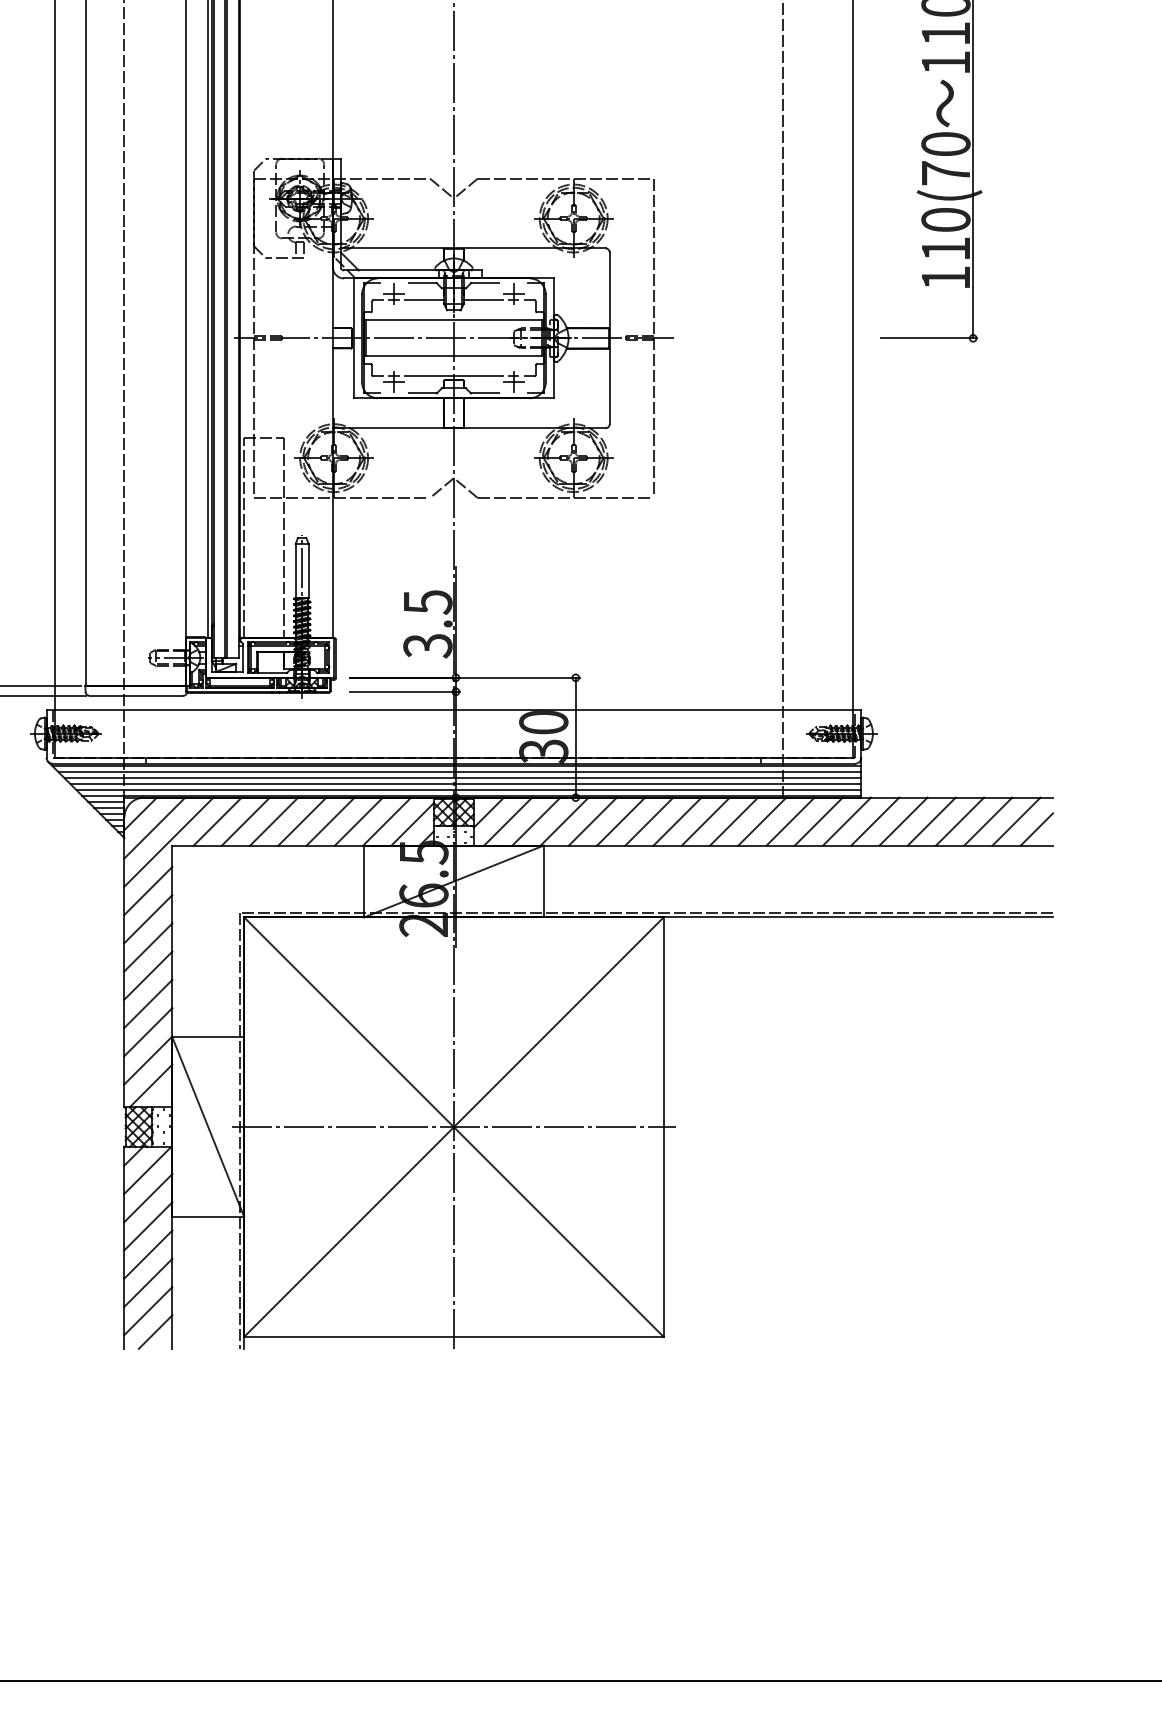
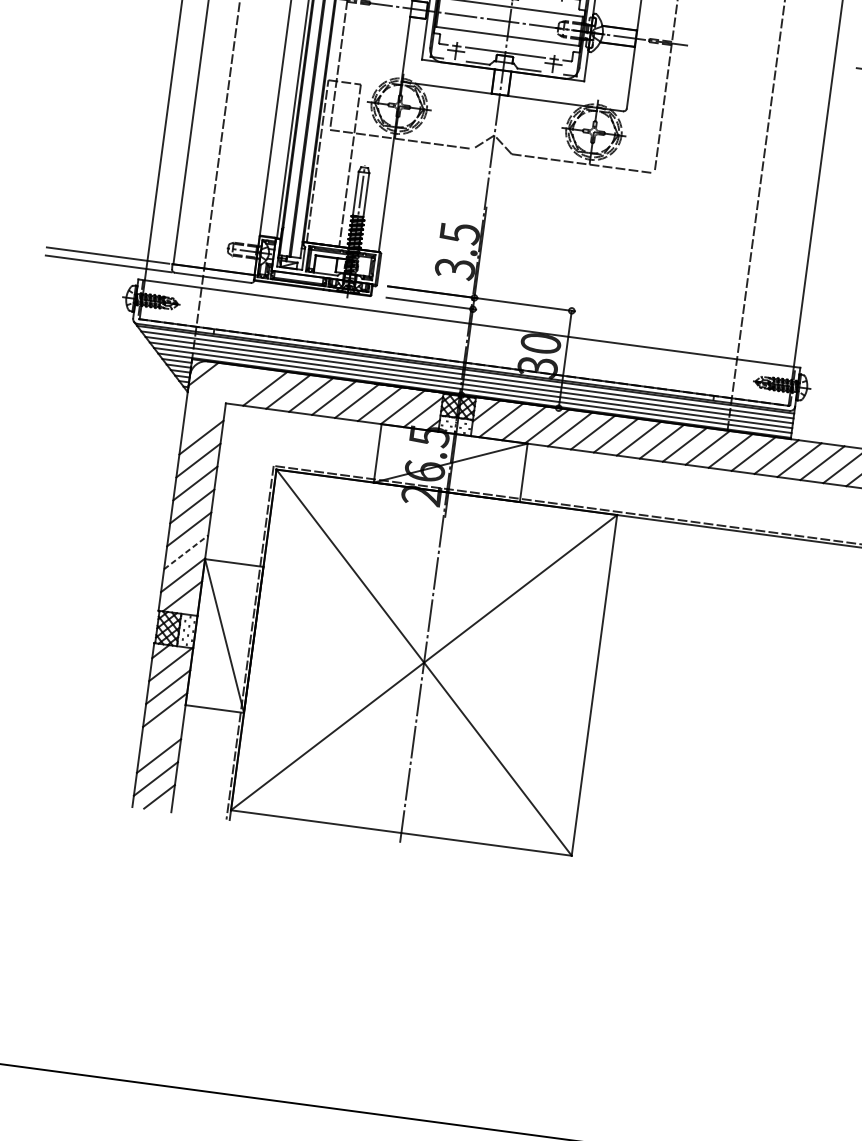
line: (154, 827) -> (213, 386), removed
line: (168, 841) -> (223, 399), removed
line: (148, 1032) -> (186, 552), solid -> dashed
line: (453, 1127) -> (423, 662), removed
line: (148, 1254) -> (162, 733), removed

